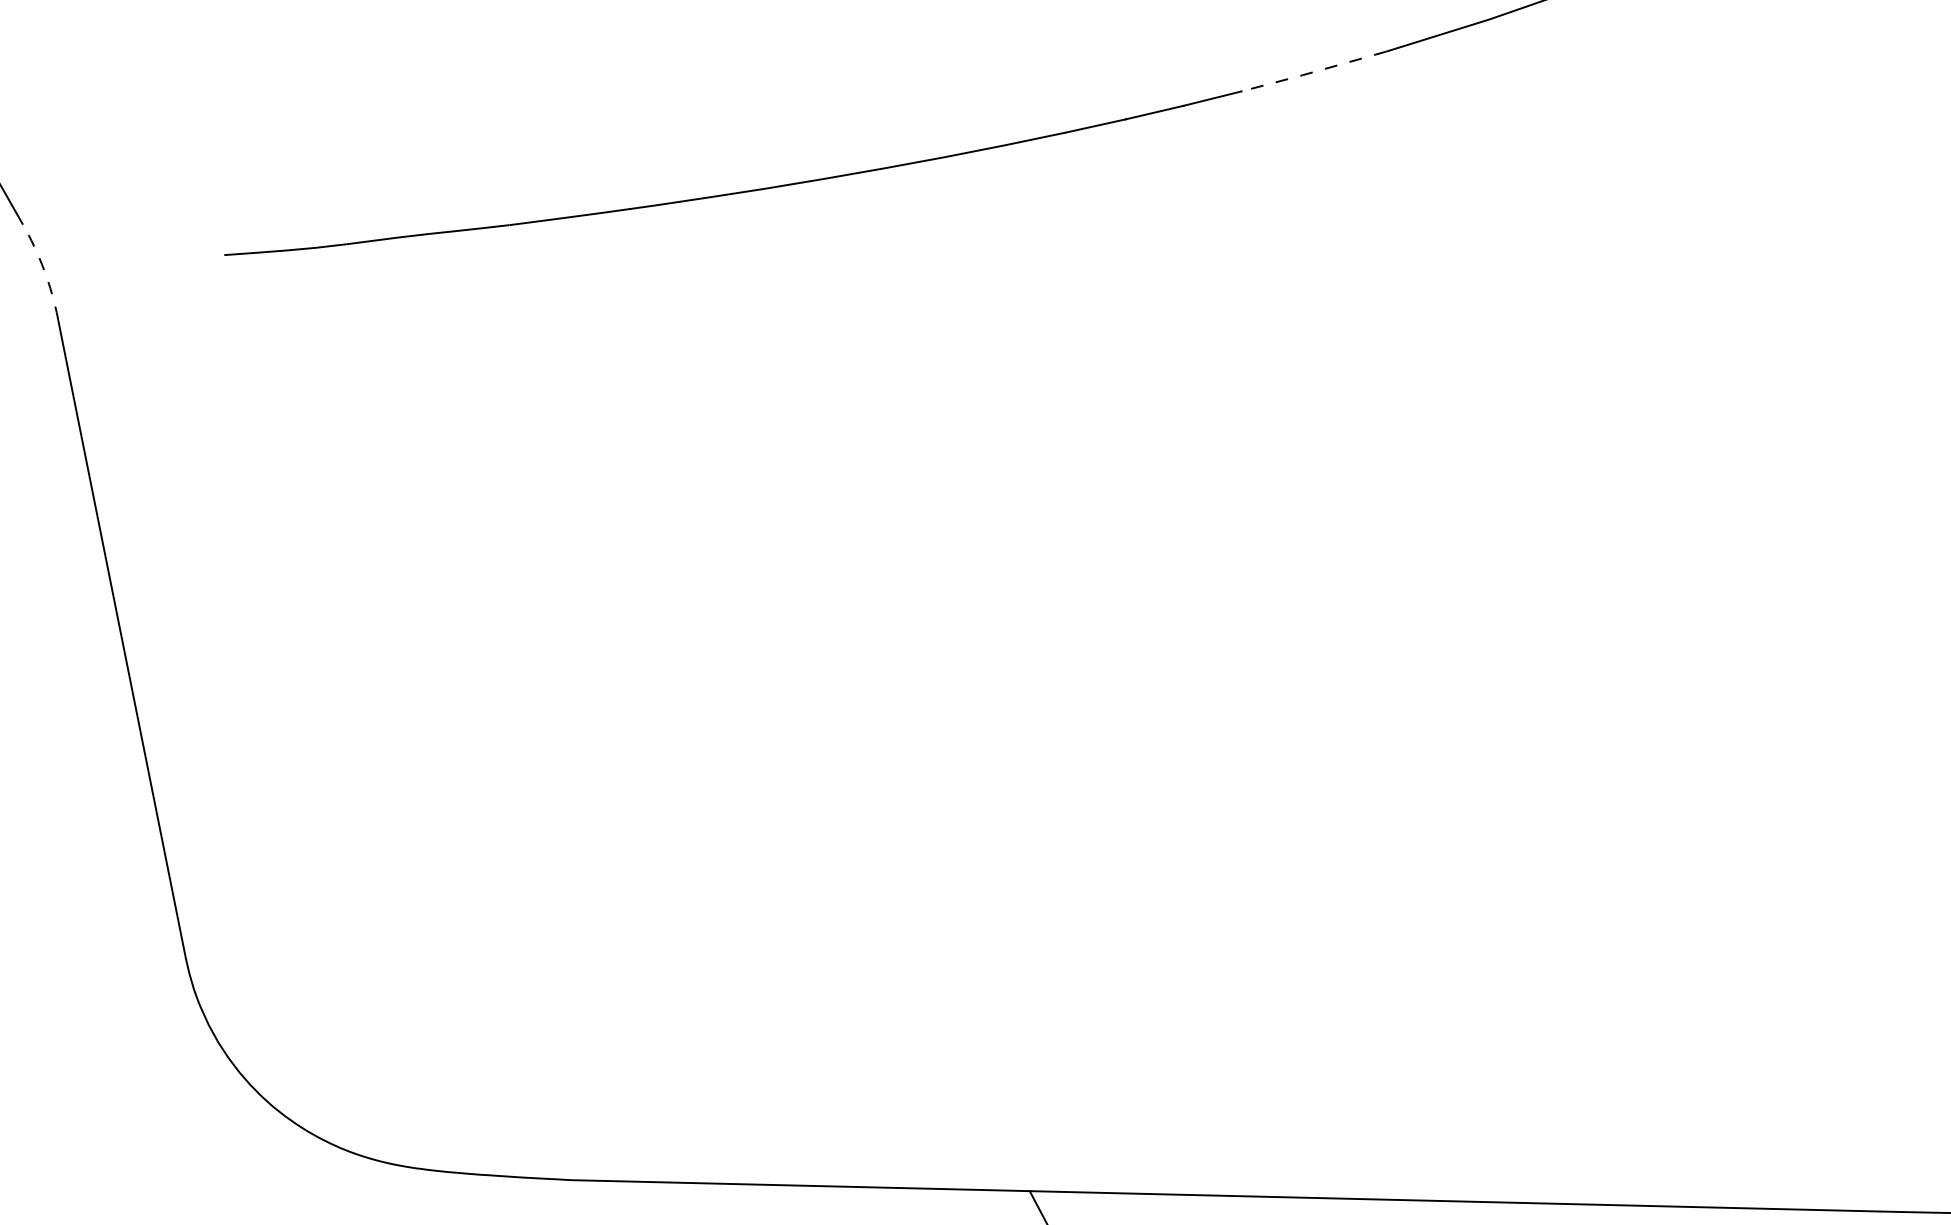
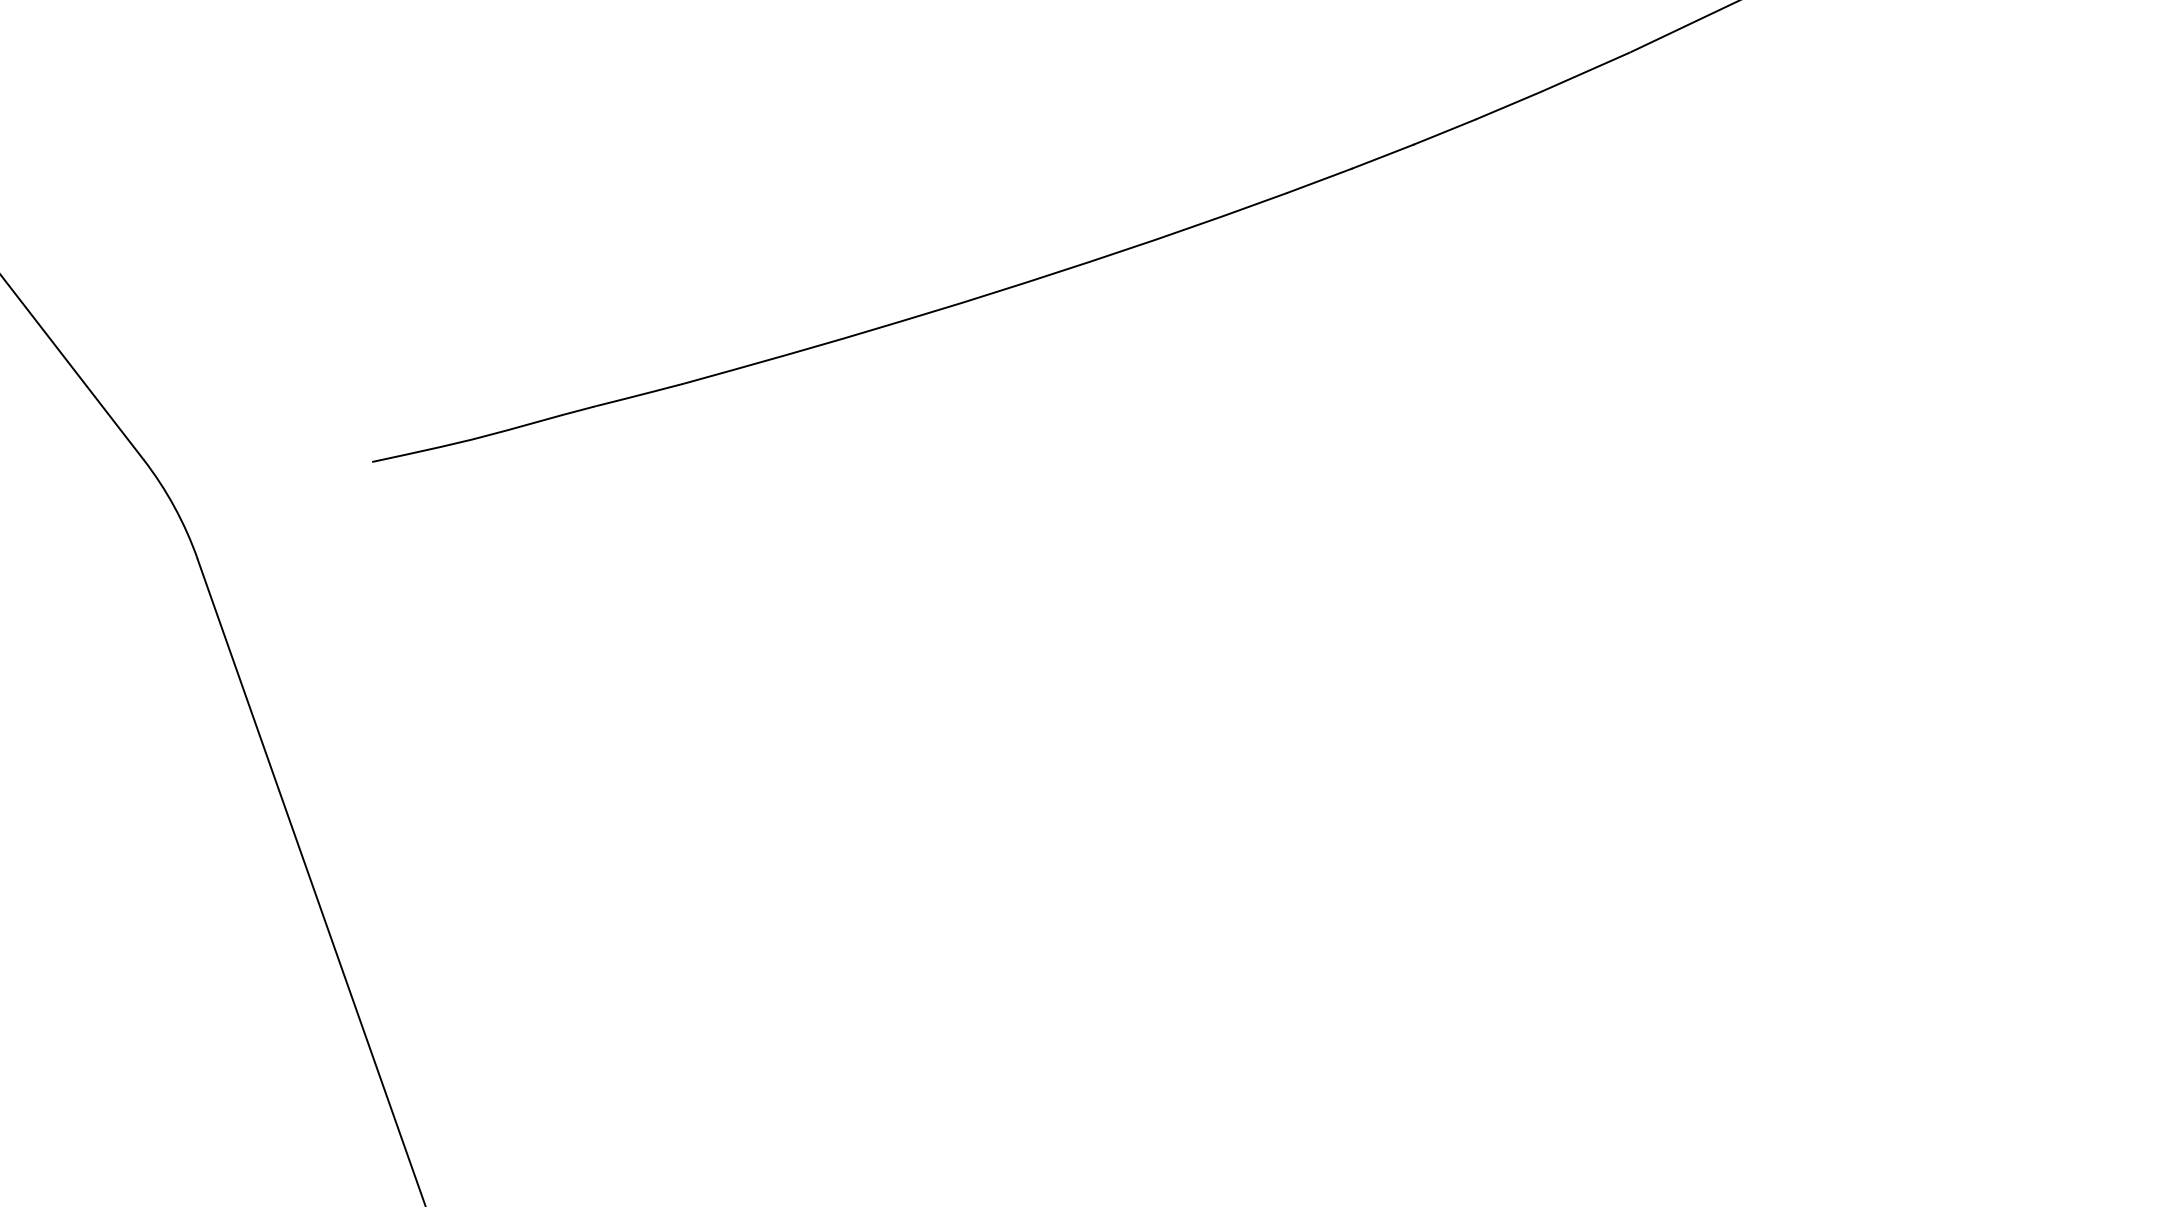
line: (1313, 72) -> (1552, 87), dashed -> solid
arc: (44, 270) -> (174, 507), dashed -> solid

